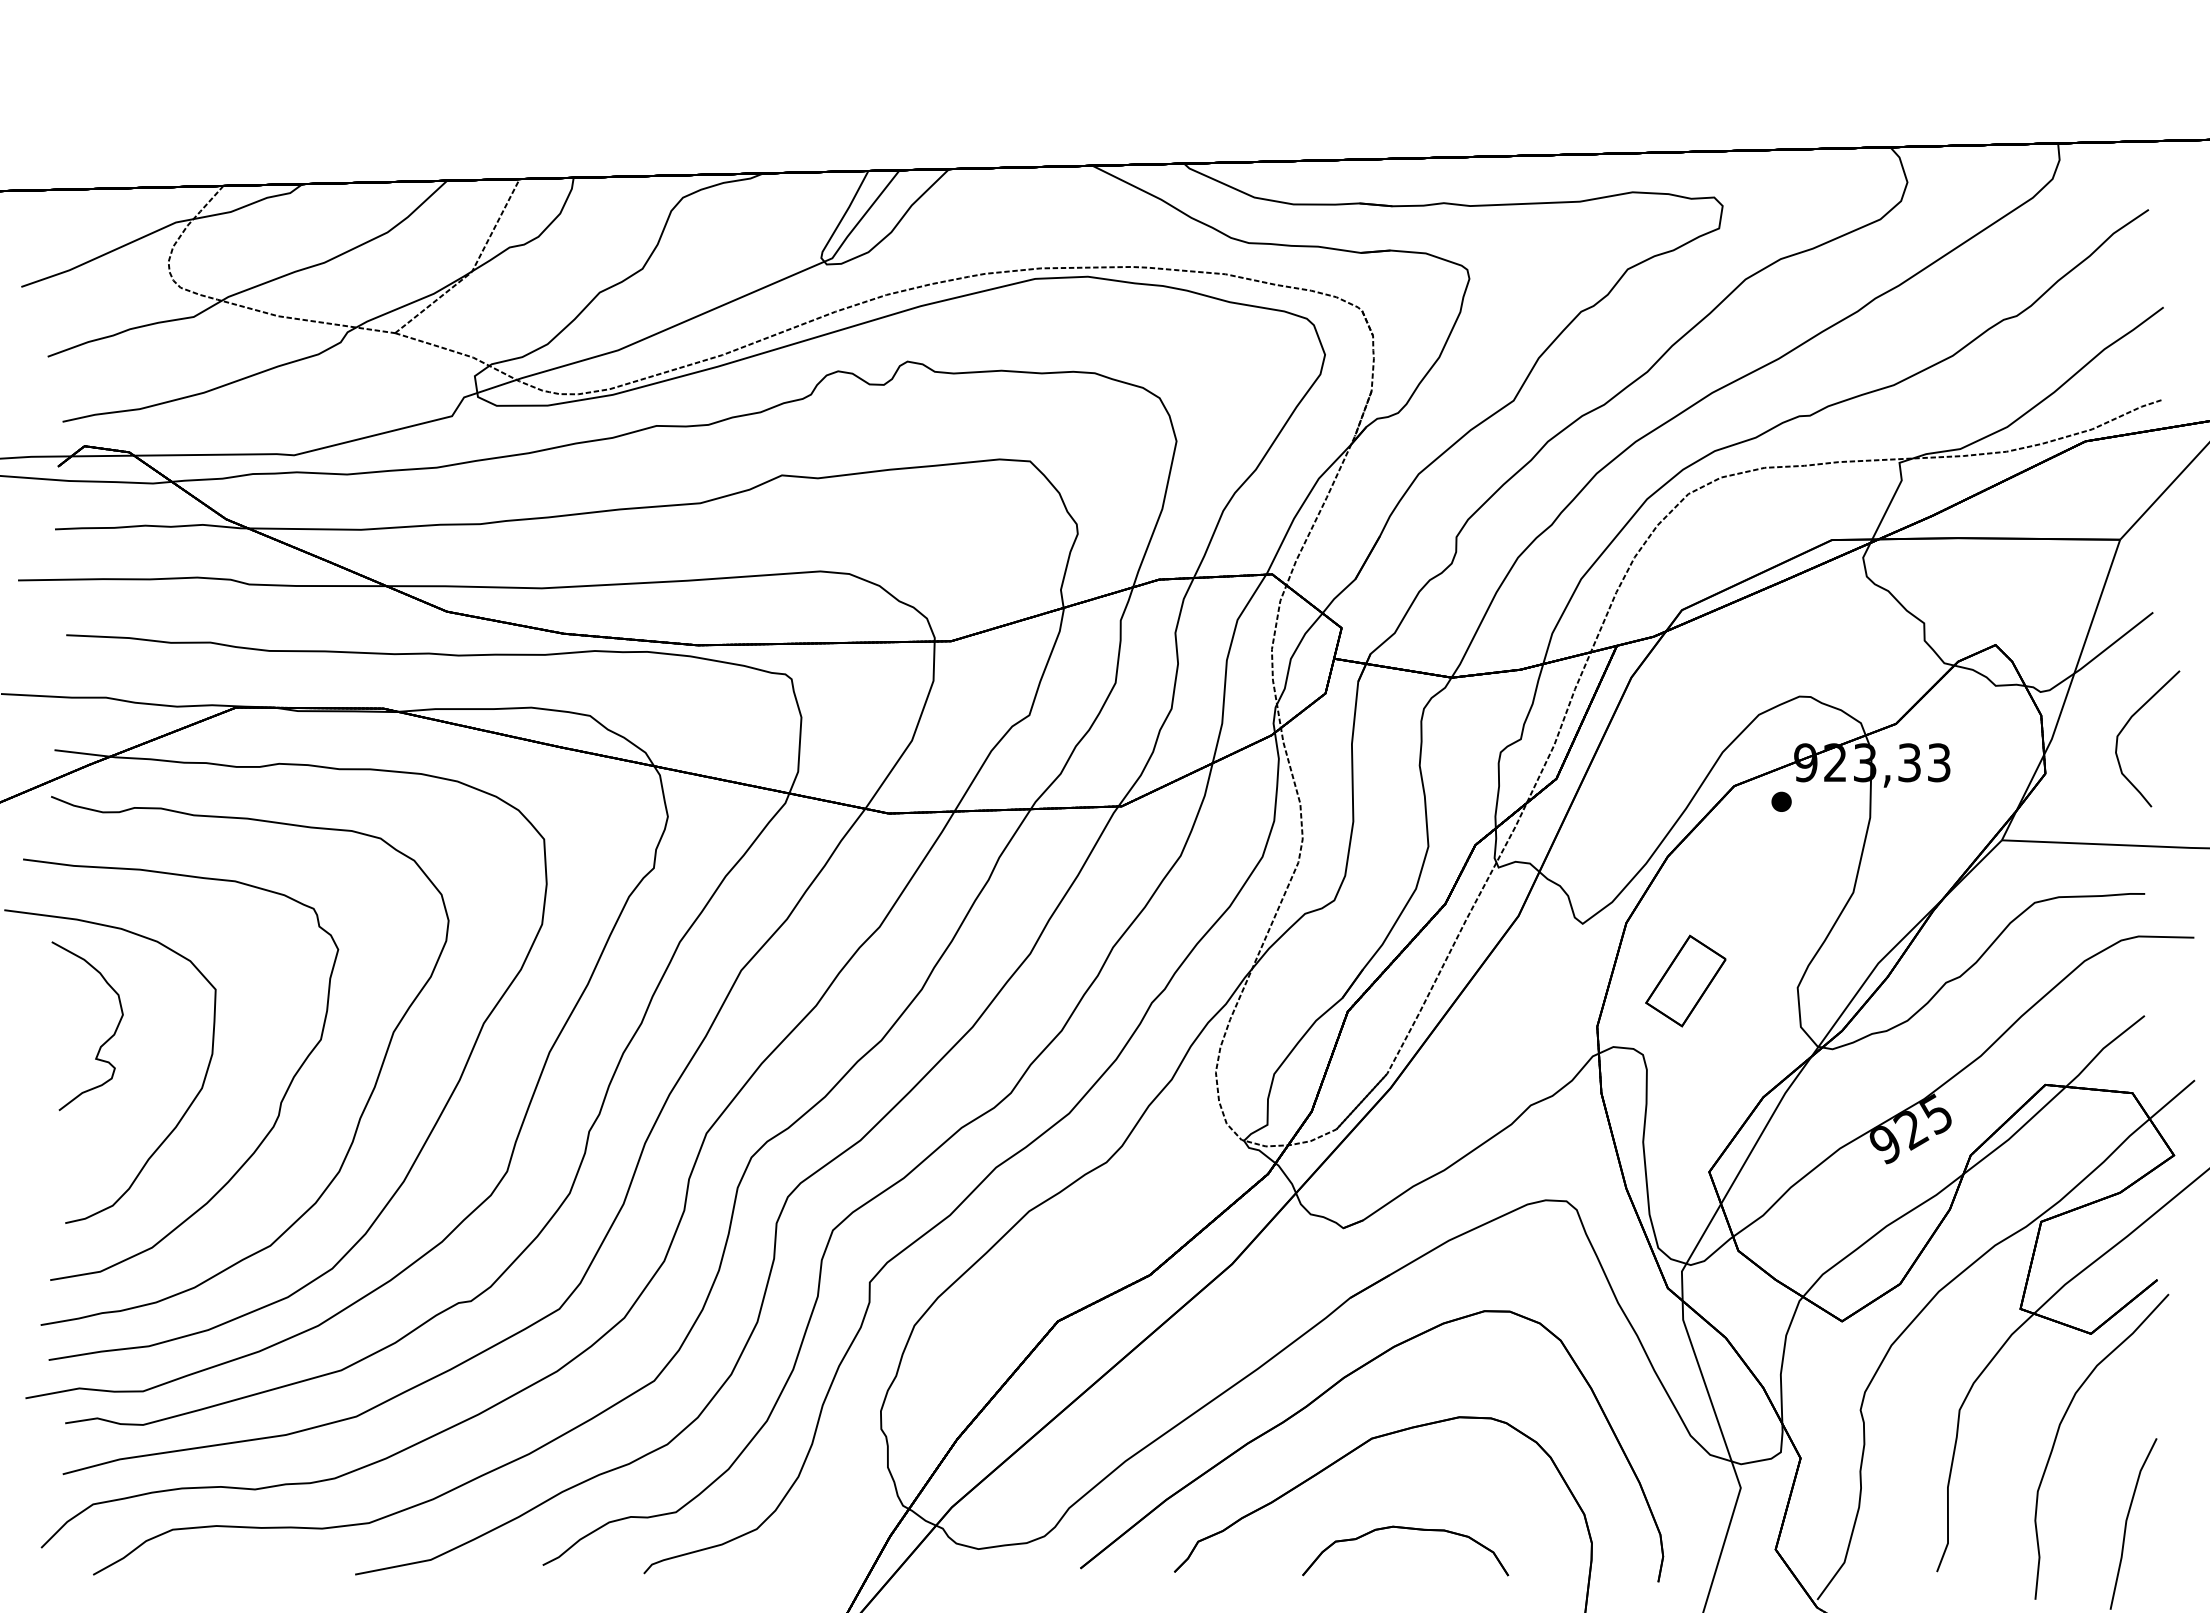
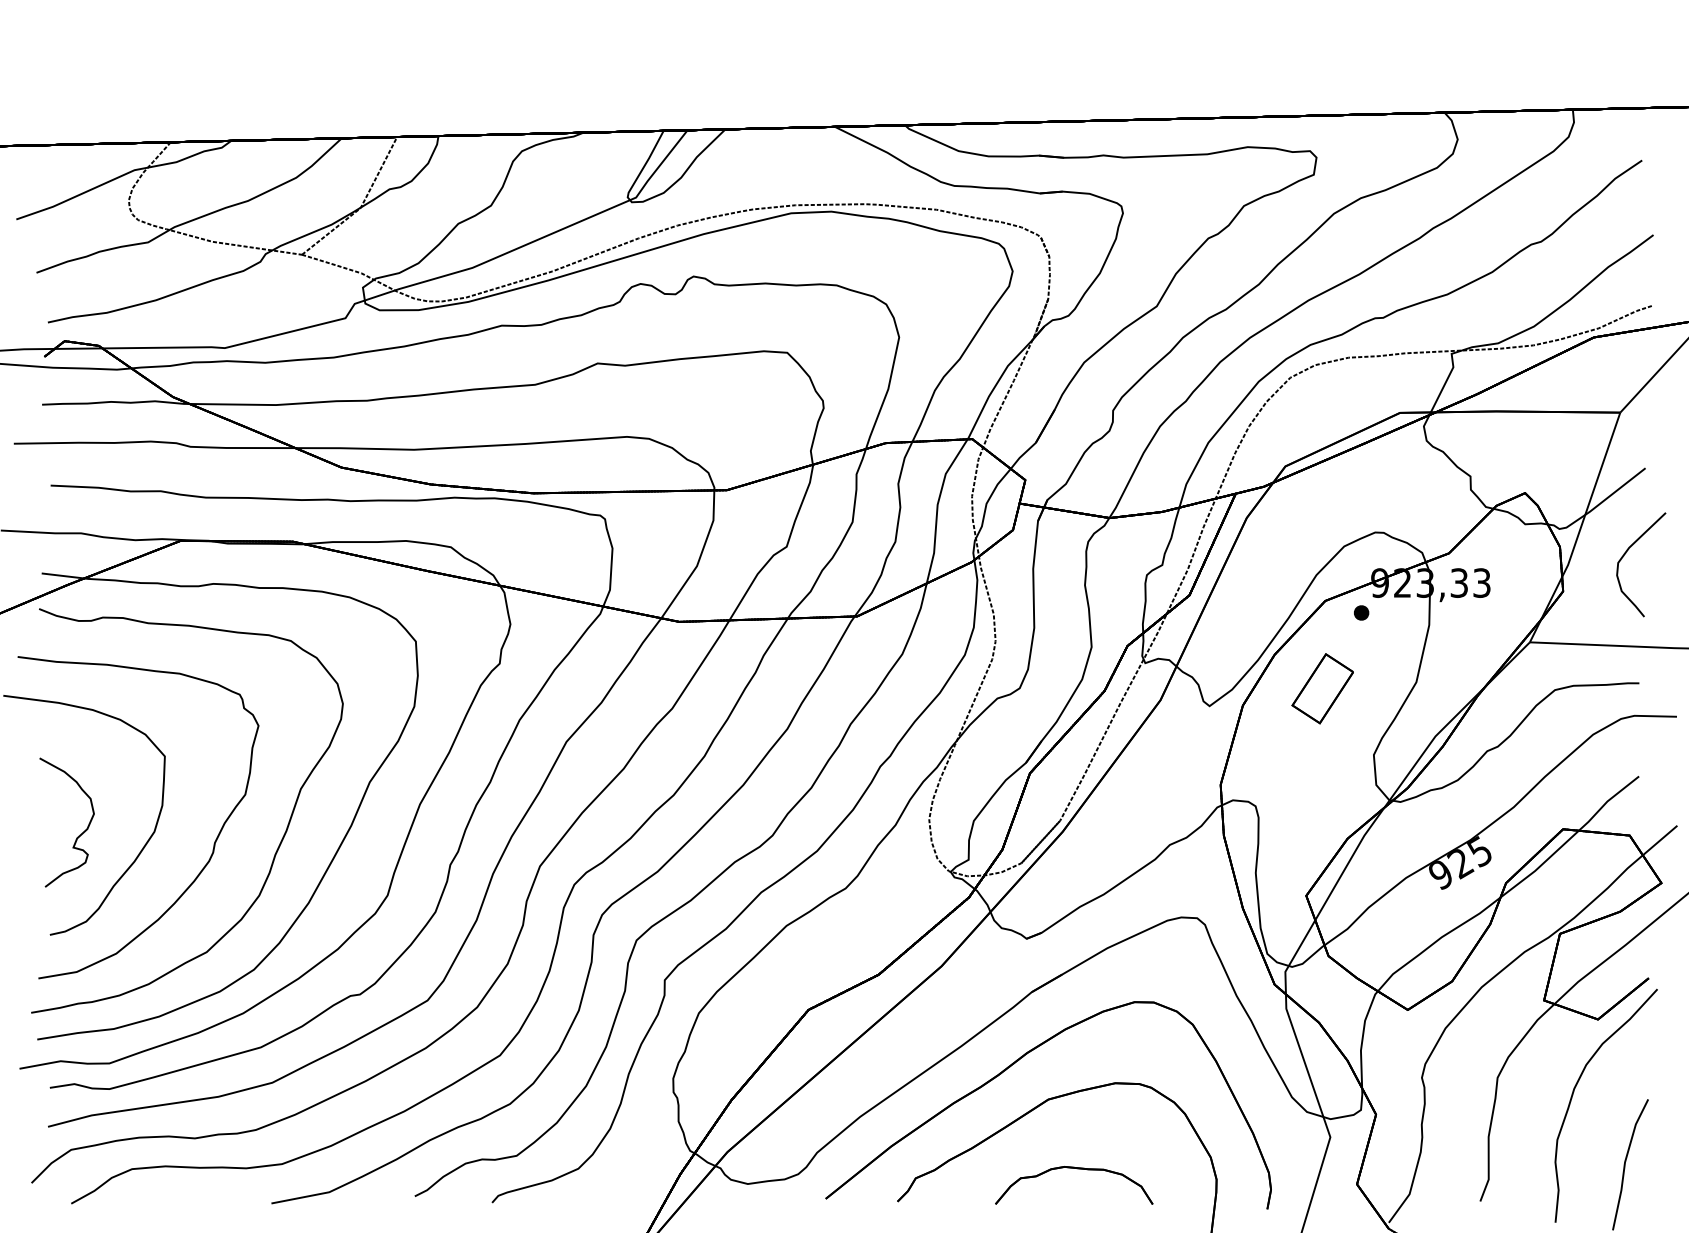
part: (1685, 980) -> (1322, 688), moved
part: (104, 1042) -> (79, 835), moved

